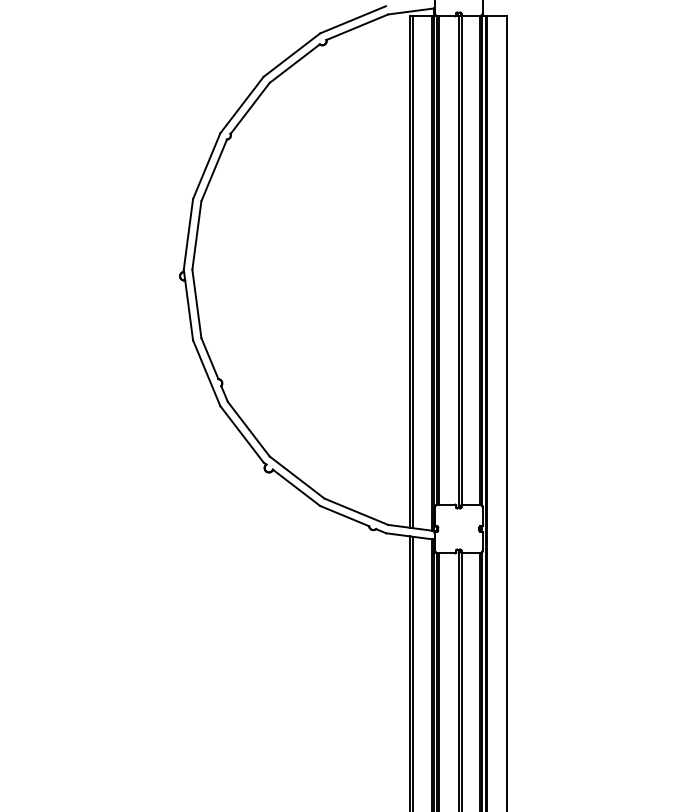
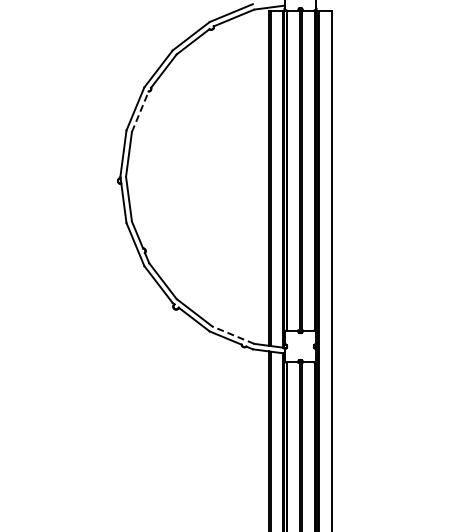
line: (214, 170) -> (140, 111), solid -> dashed
line: (356, 512) -> (233, 335), solid -> dashed

